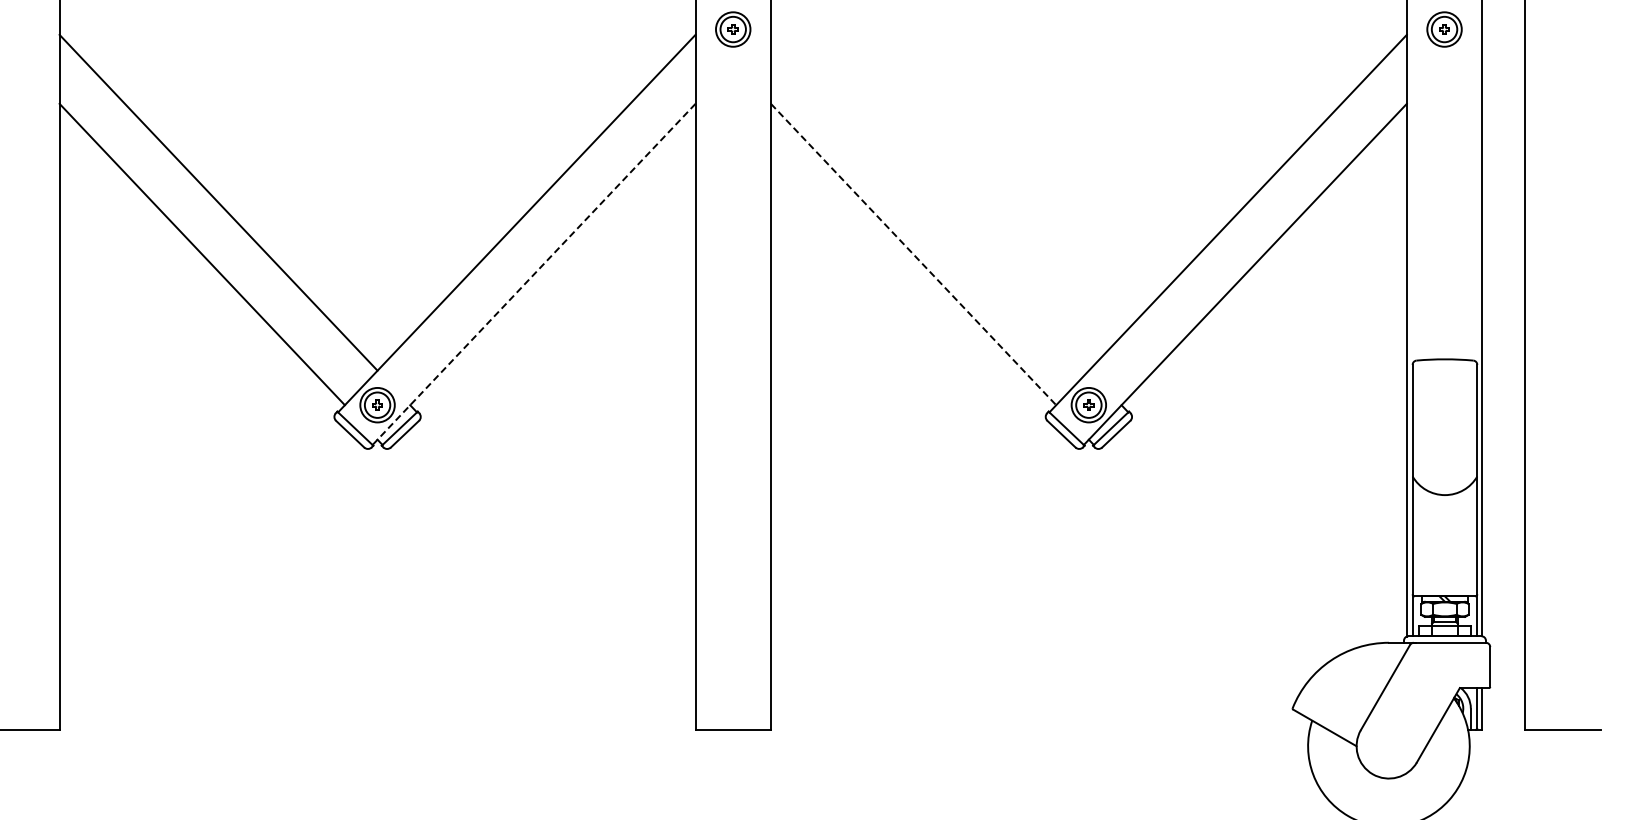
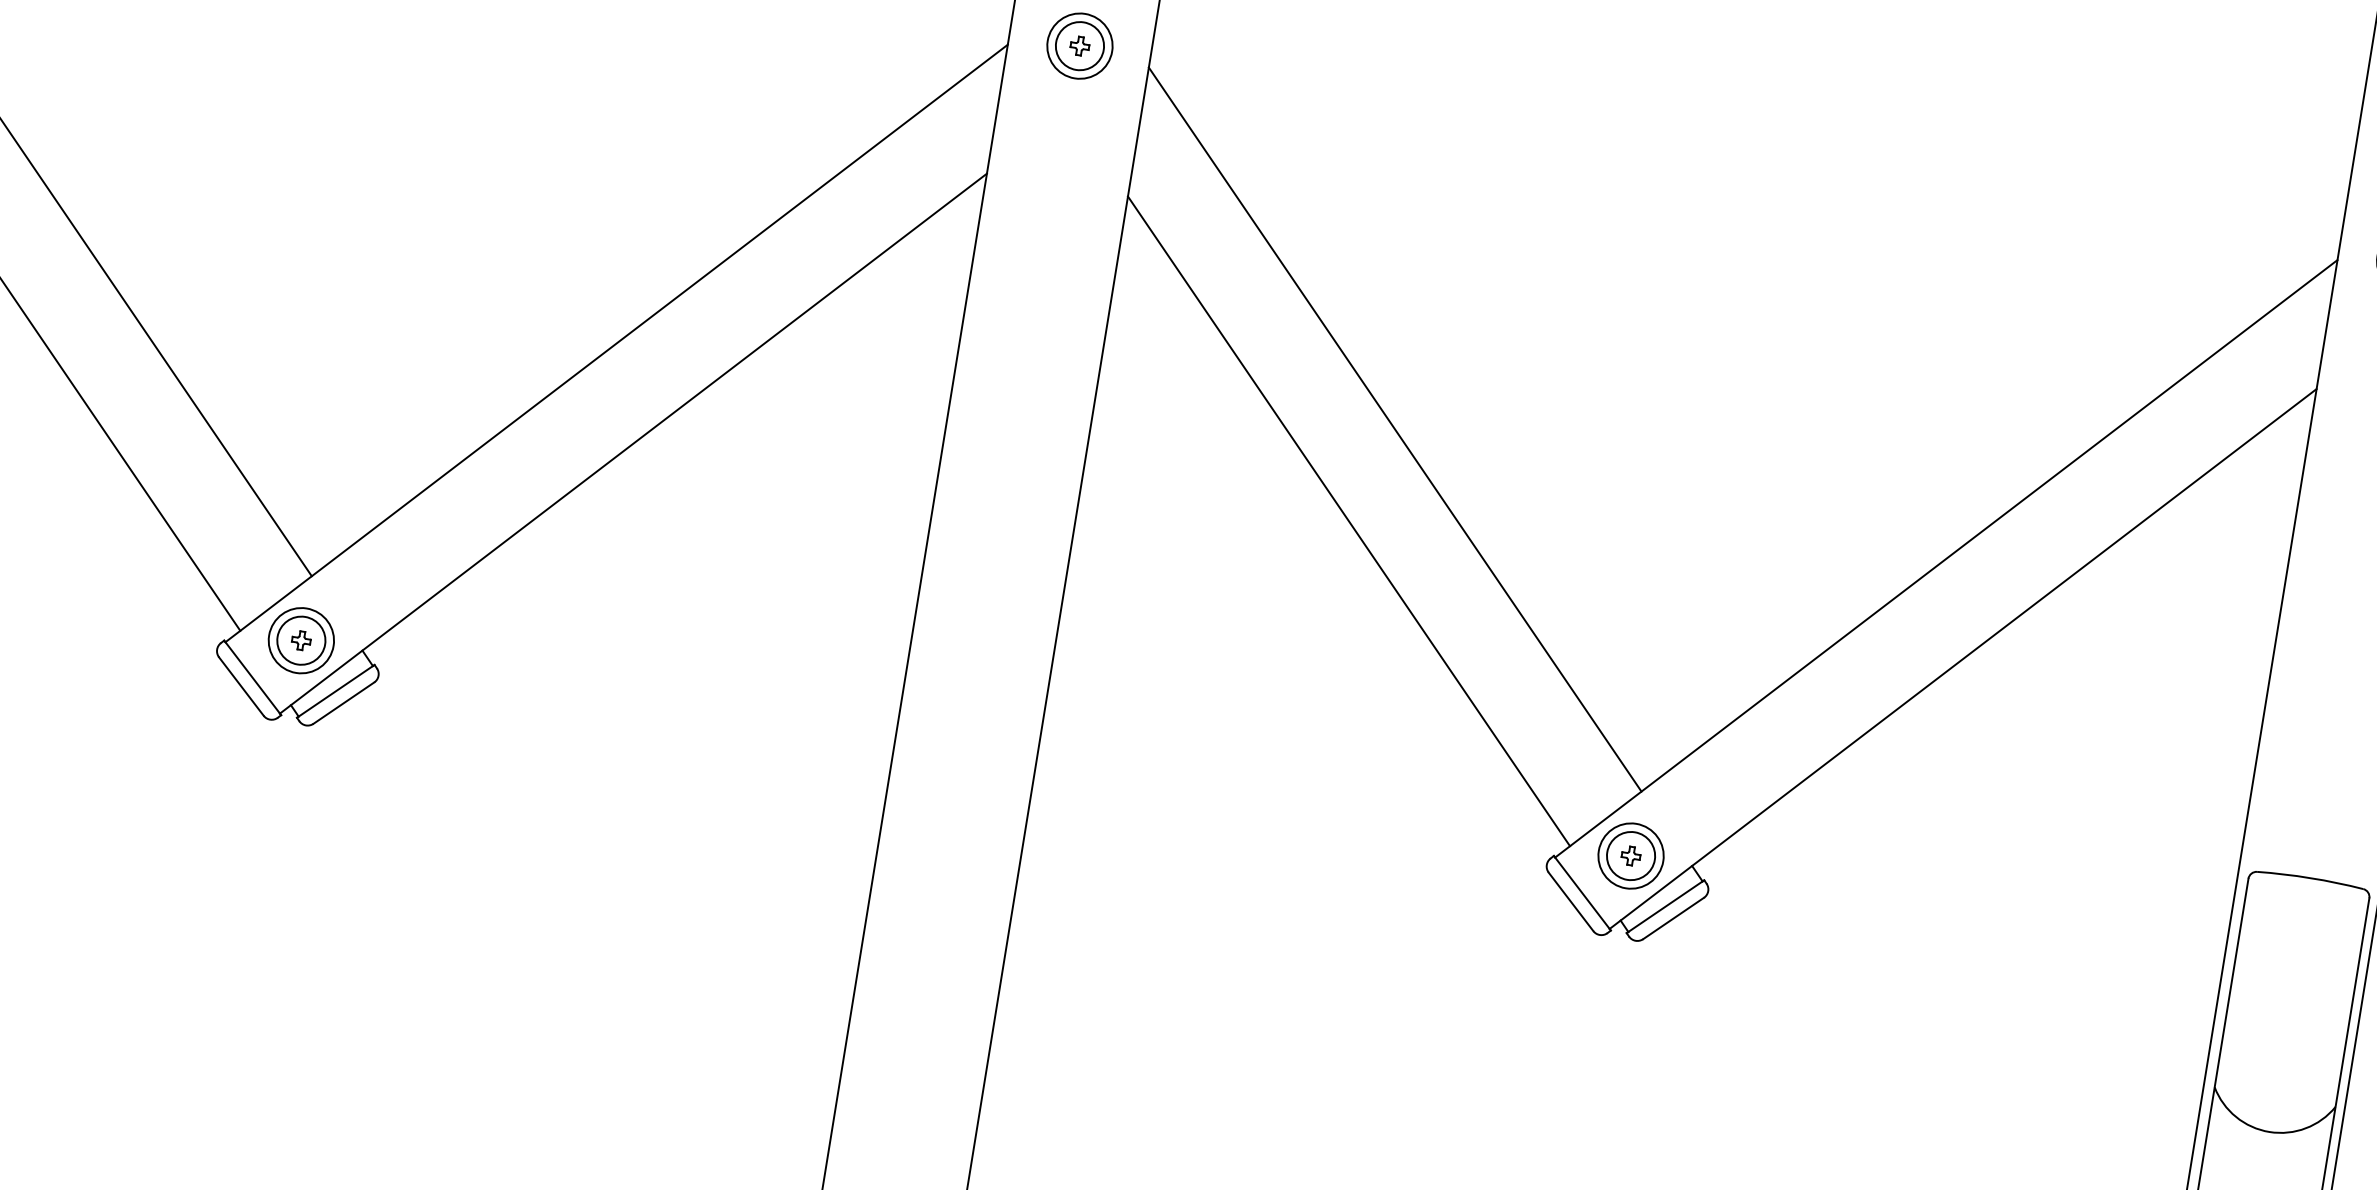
line: (929, 202) -> (1394, 428), added
line: (913, 254) -> (1348, 521), dashed -> solid
line: (534, 274) -> (634, 443), dashed -> solid

